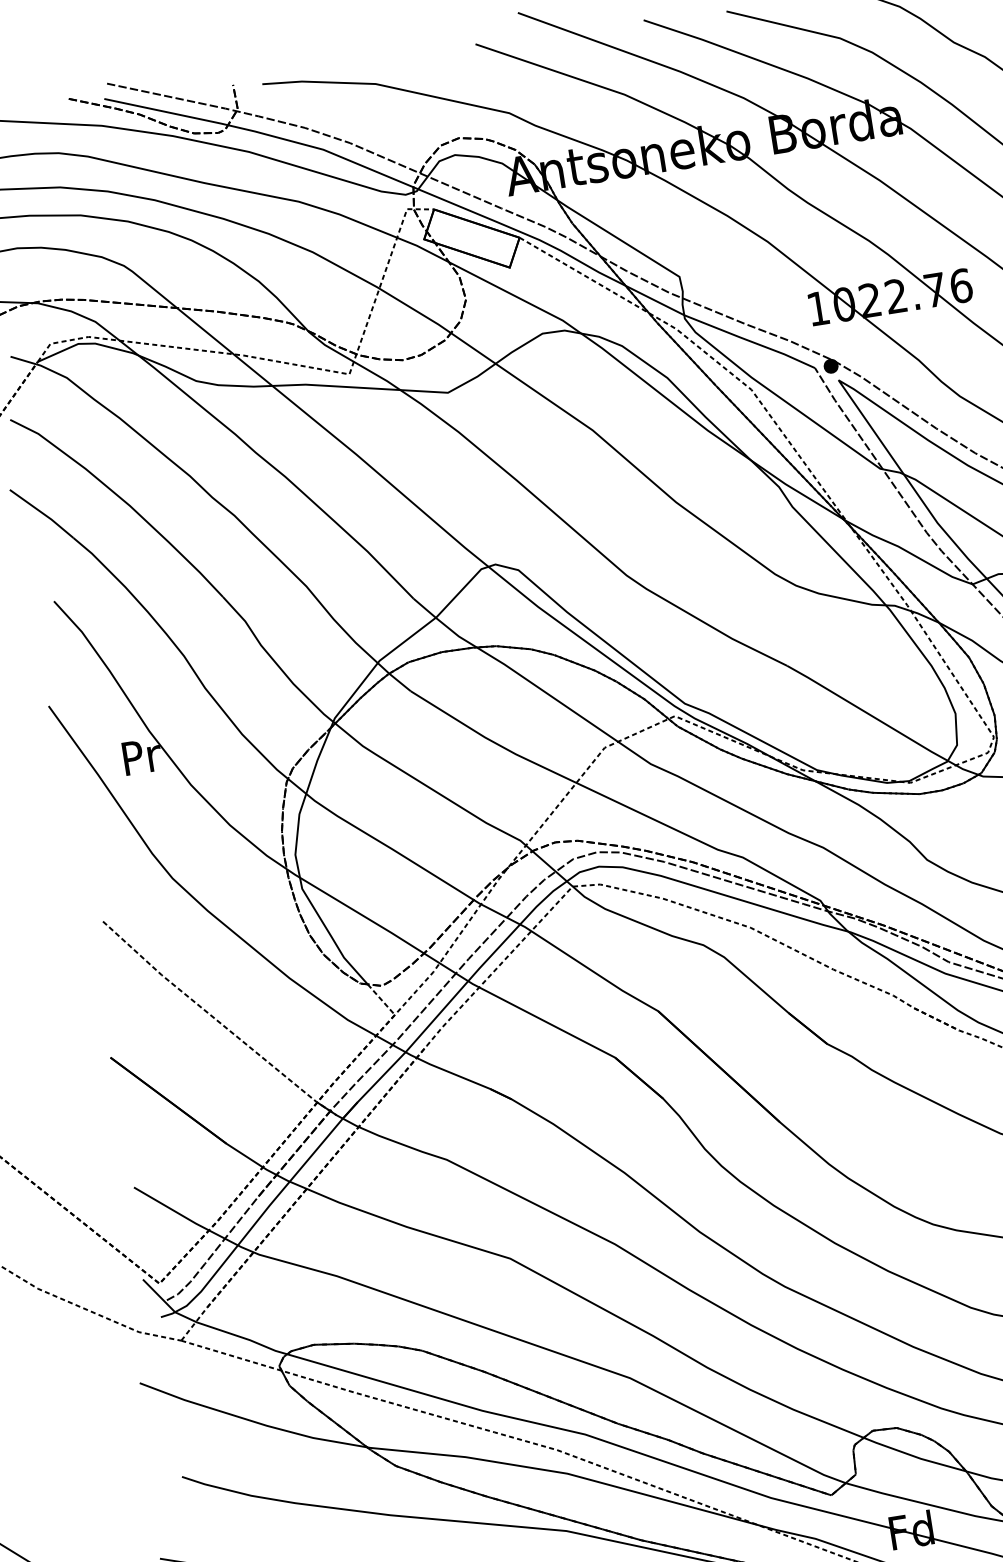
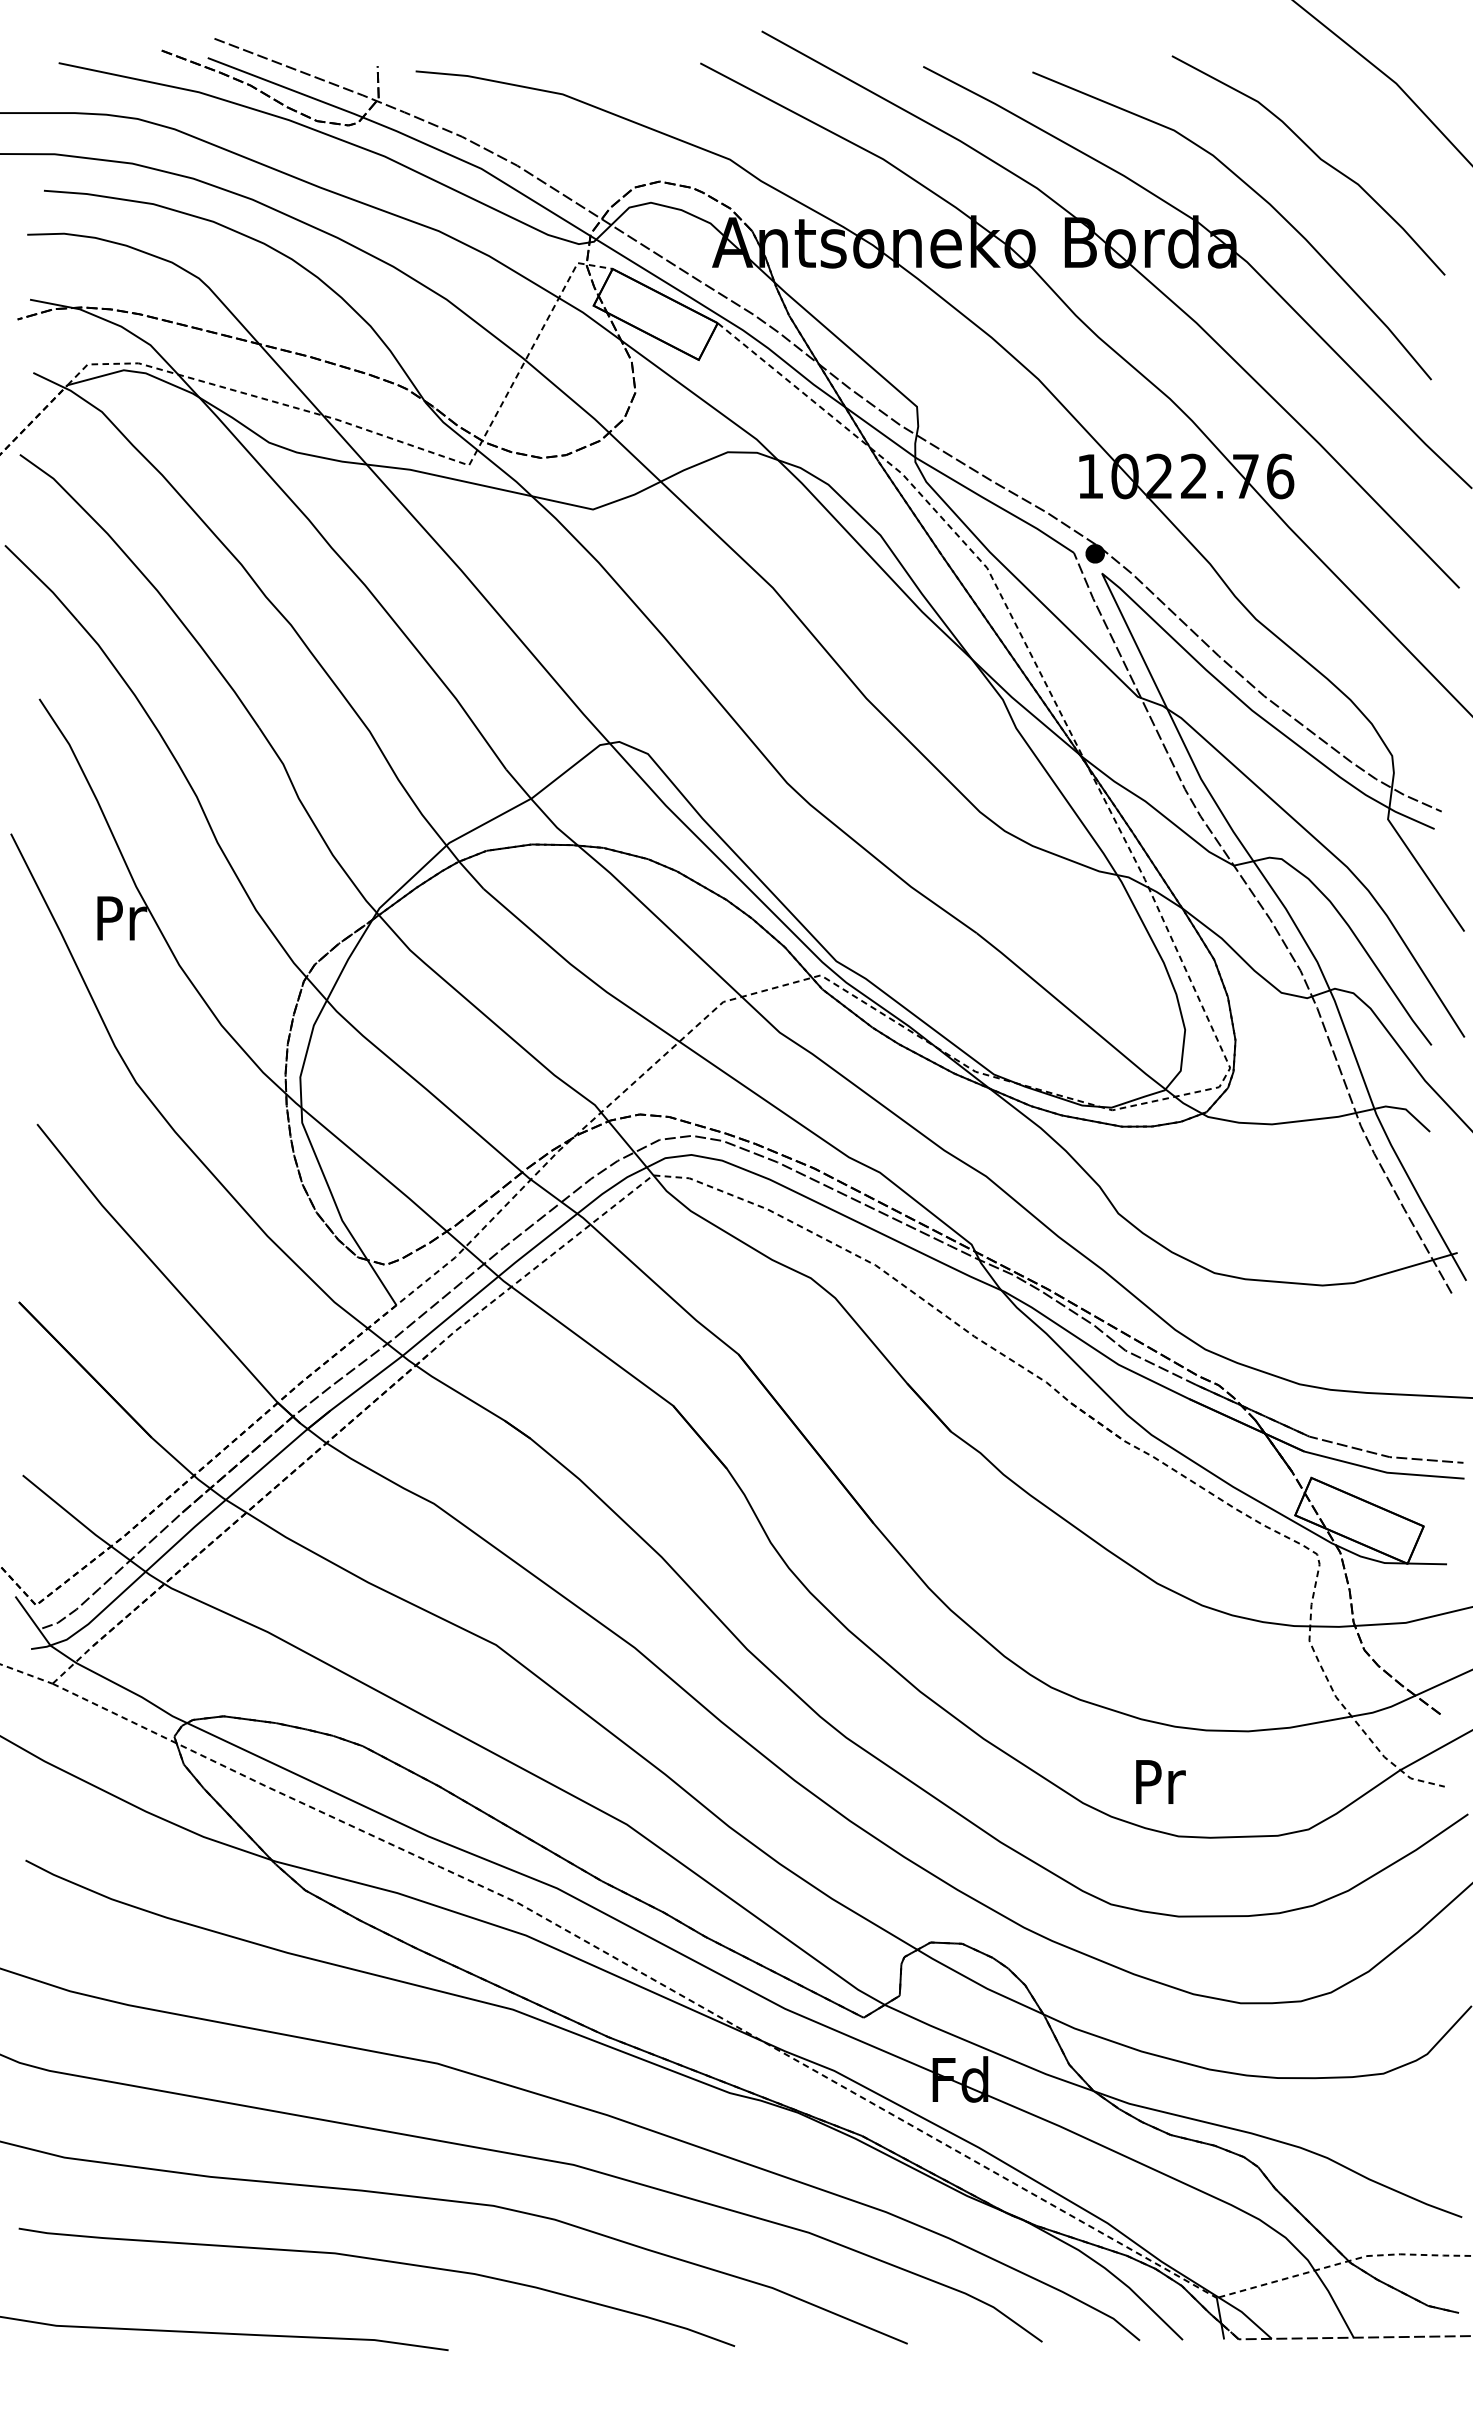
line: (380, 999) -> (381, 1282), dashed -> solid
line: (217, 1021) -> (165, 1277), dashed -> solid

